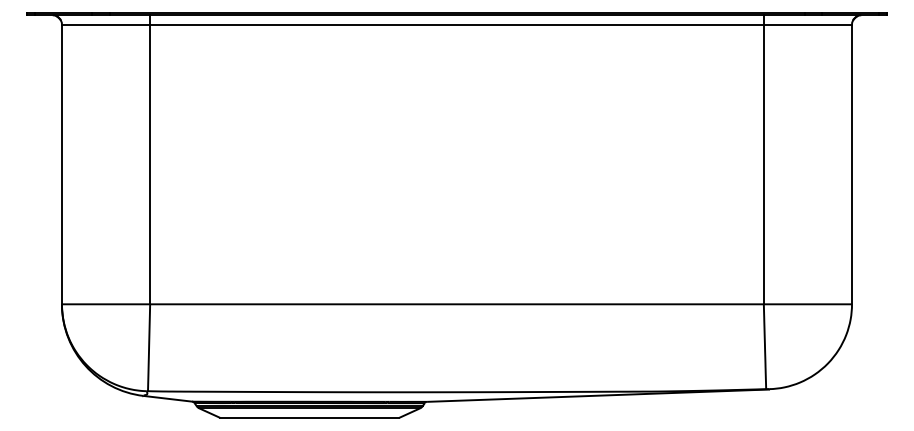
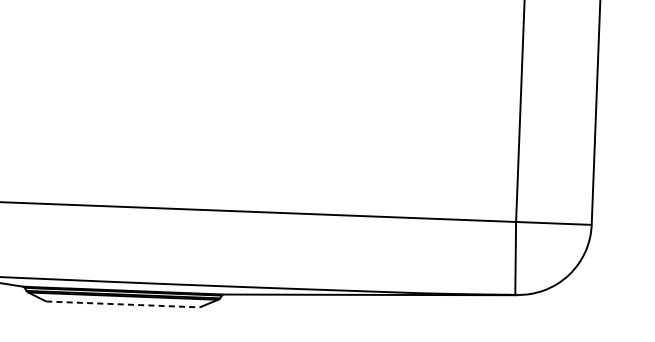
line: (310, 417) -> (123, 304), solid -> dashed

